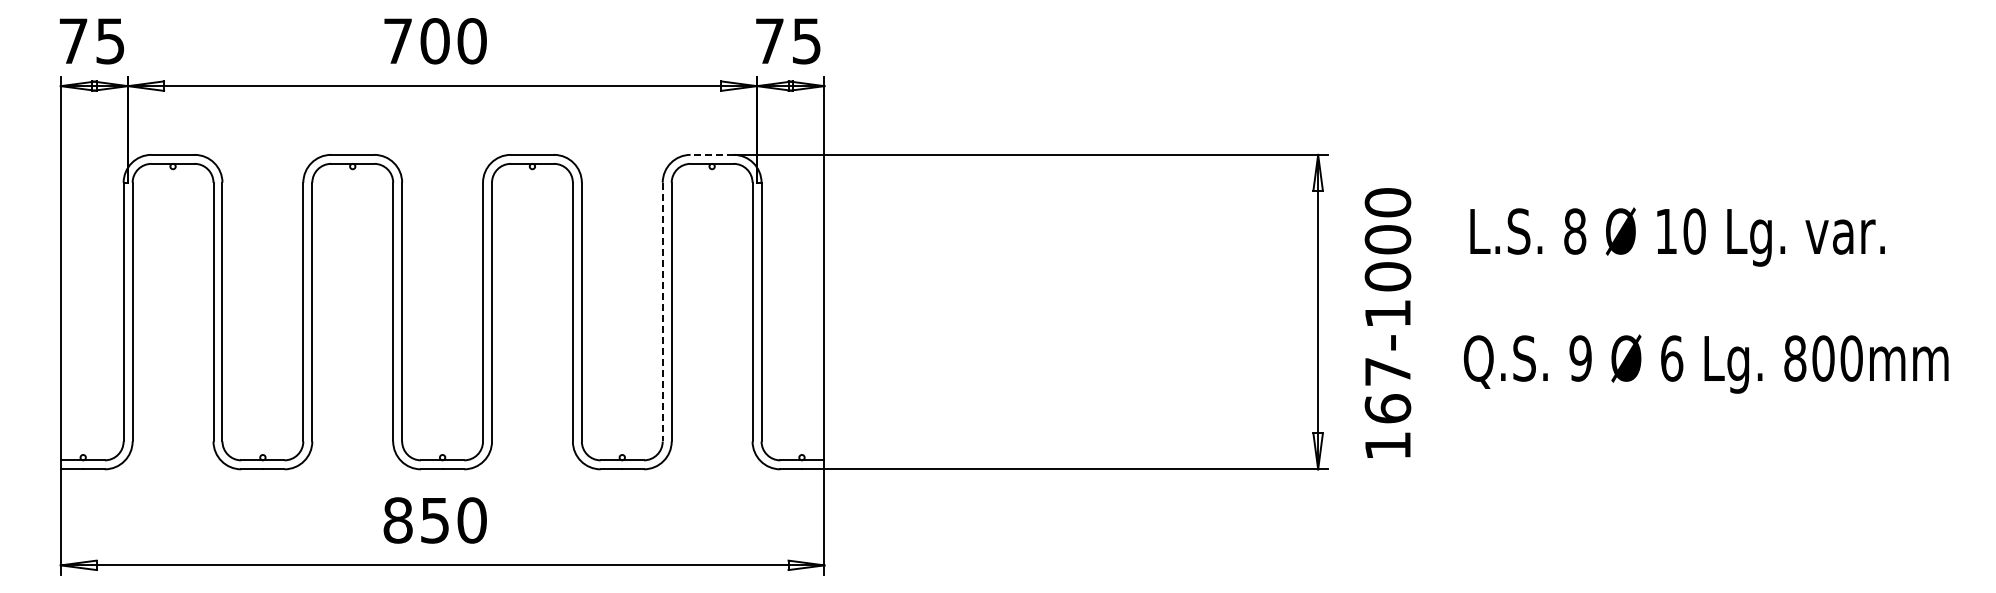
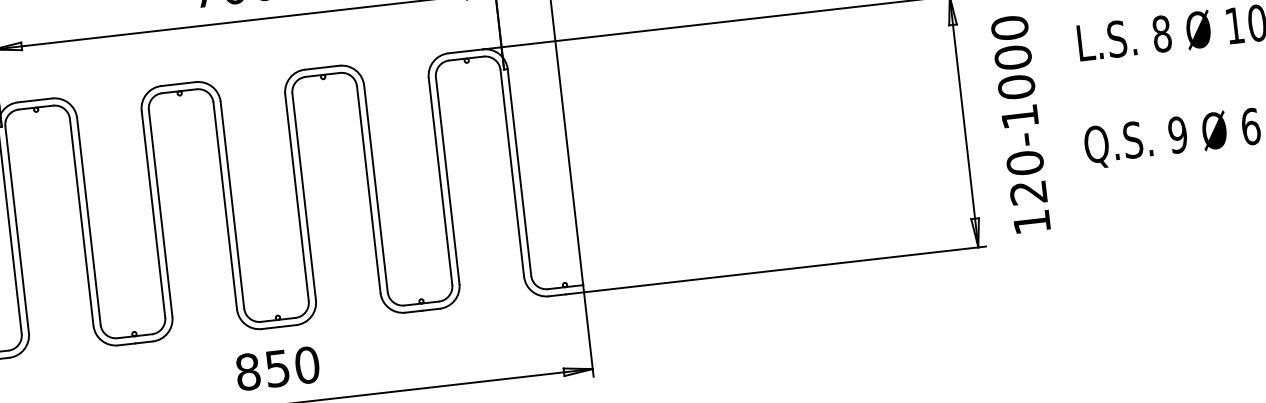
line: (712, 154) -> (465, 51), dashed -> solid
line: (662, 312) -> (440, 181), dashed -> solid
text: (1387, 390) -> (1026, 178), 167-1000 -> 120-1000

